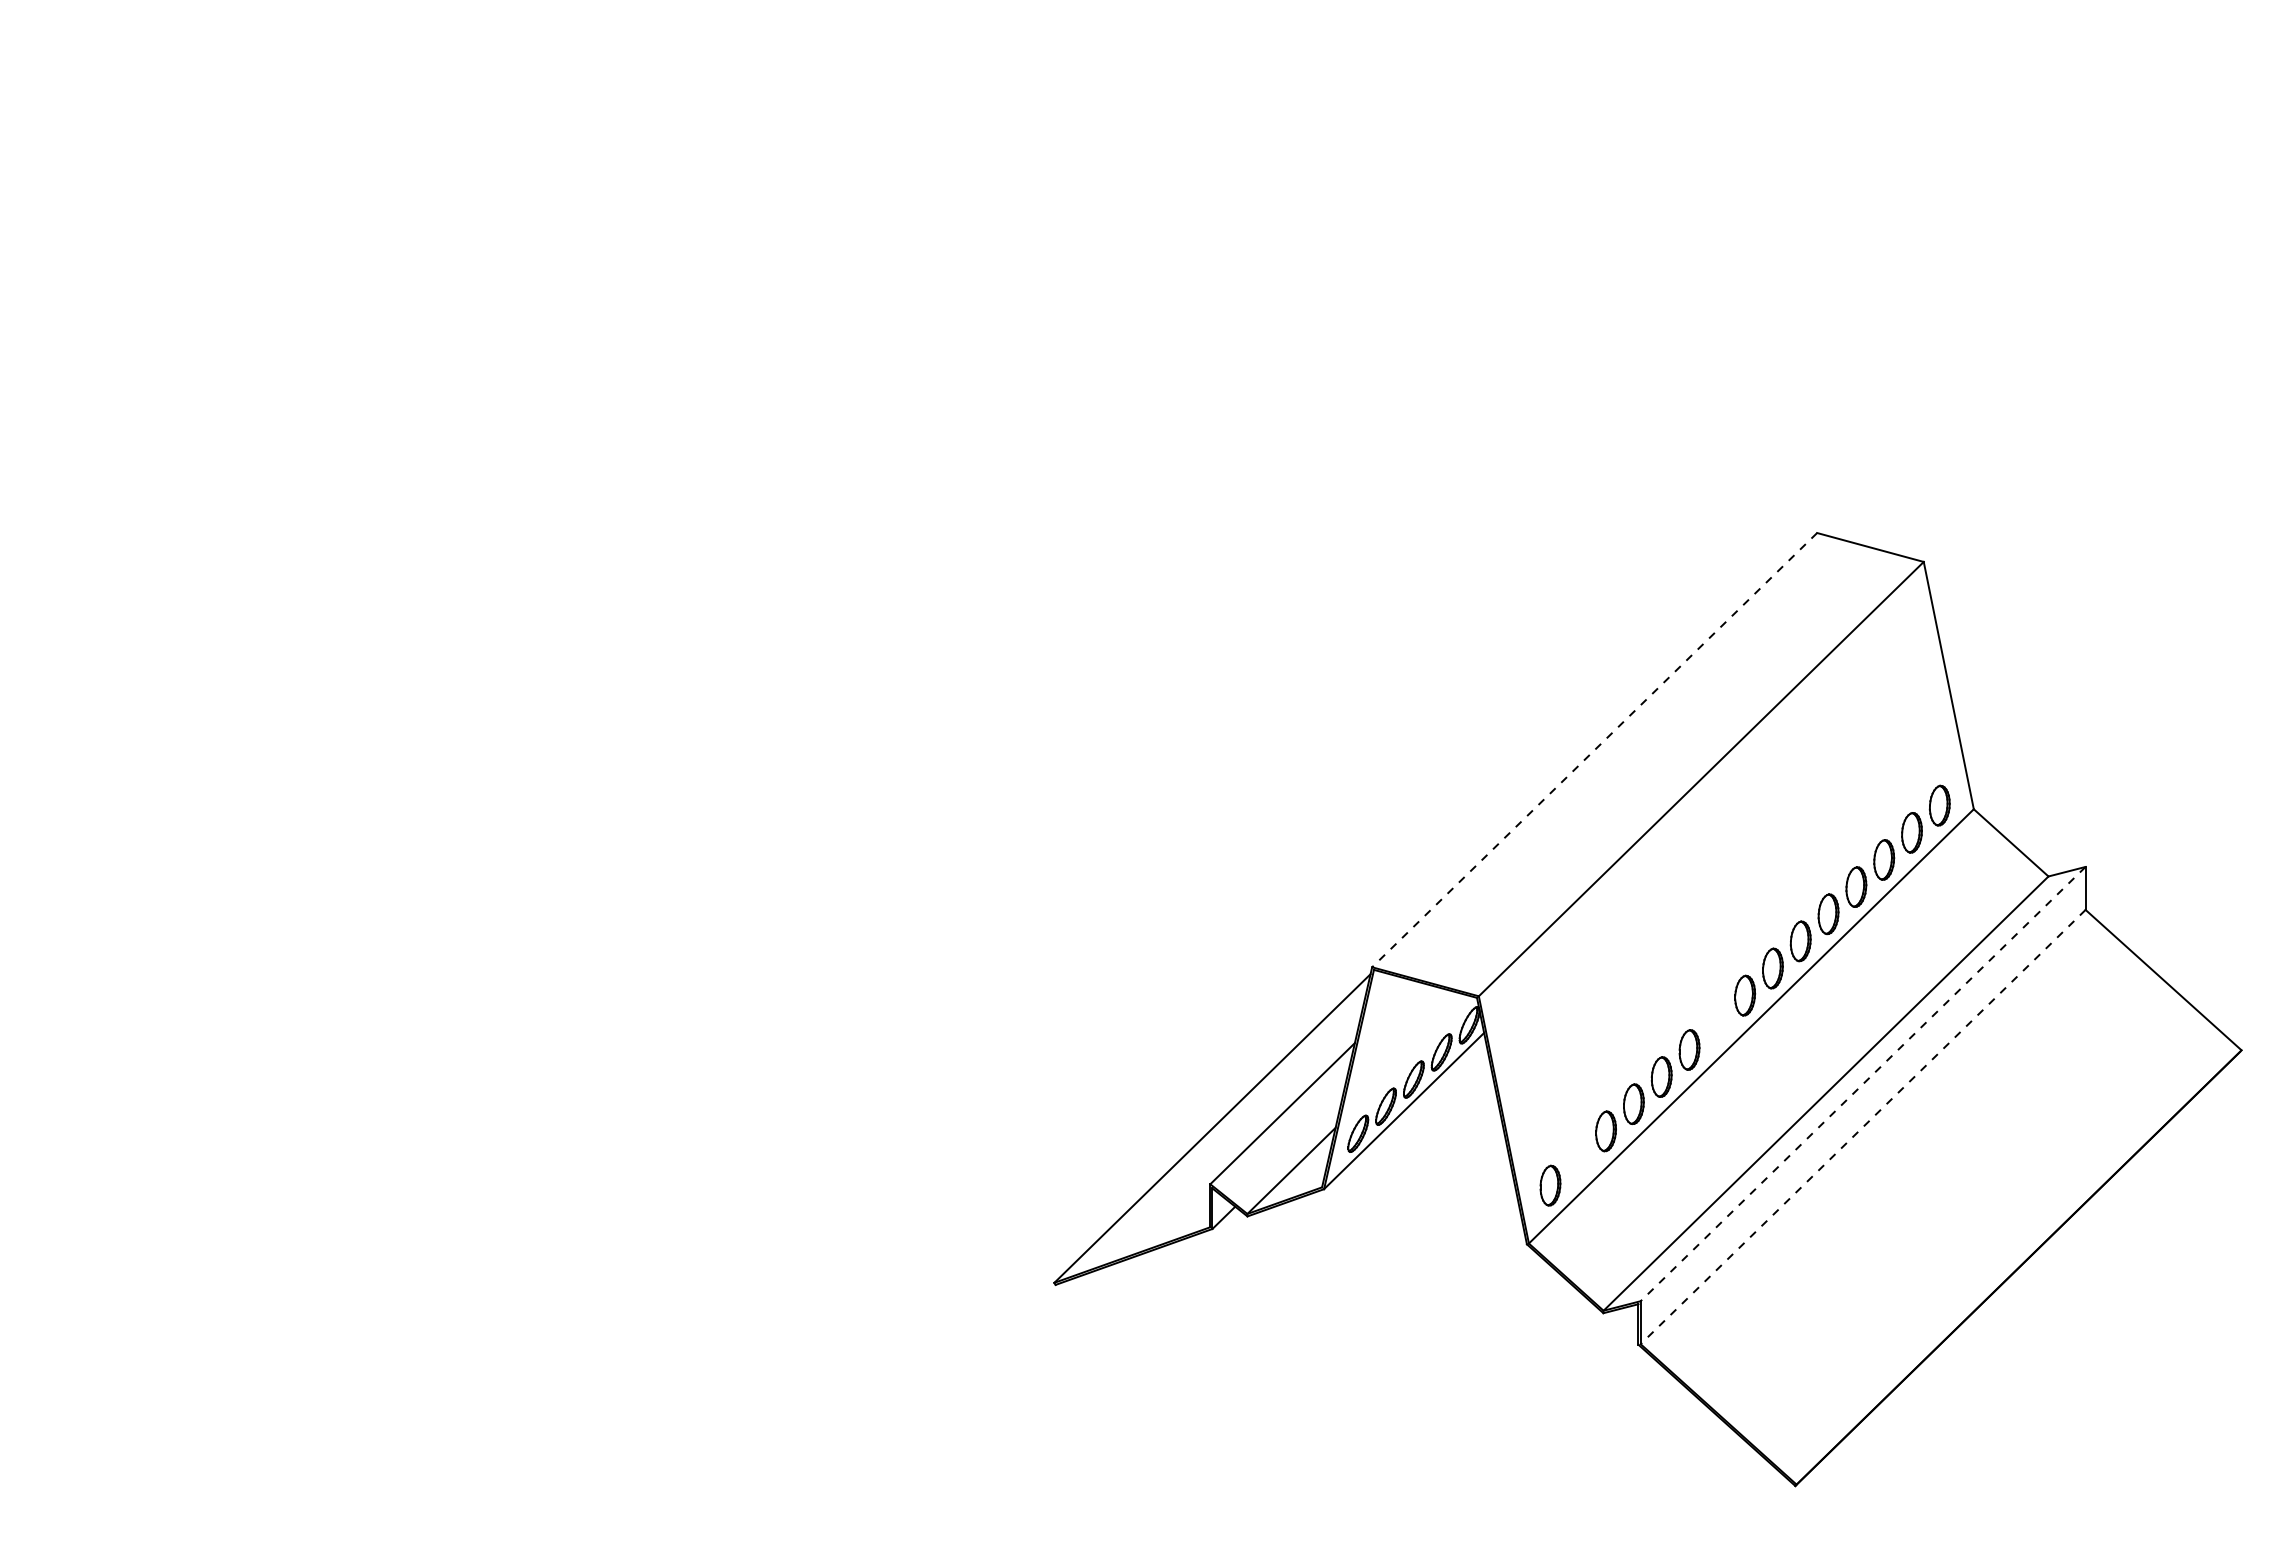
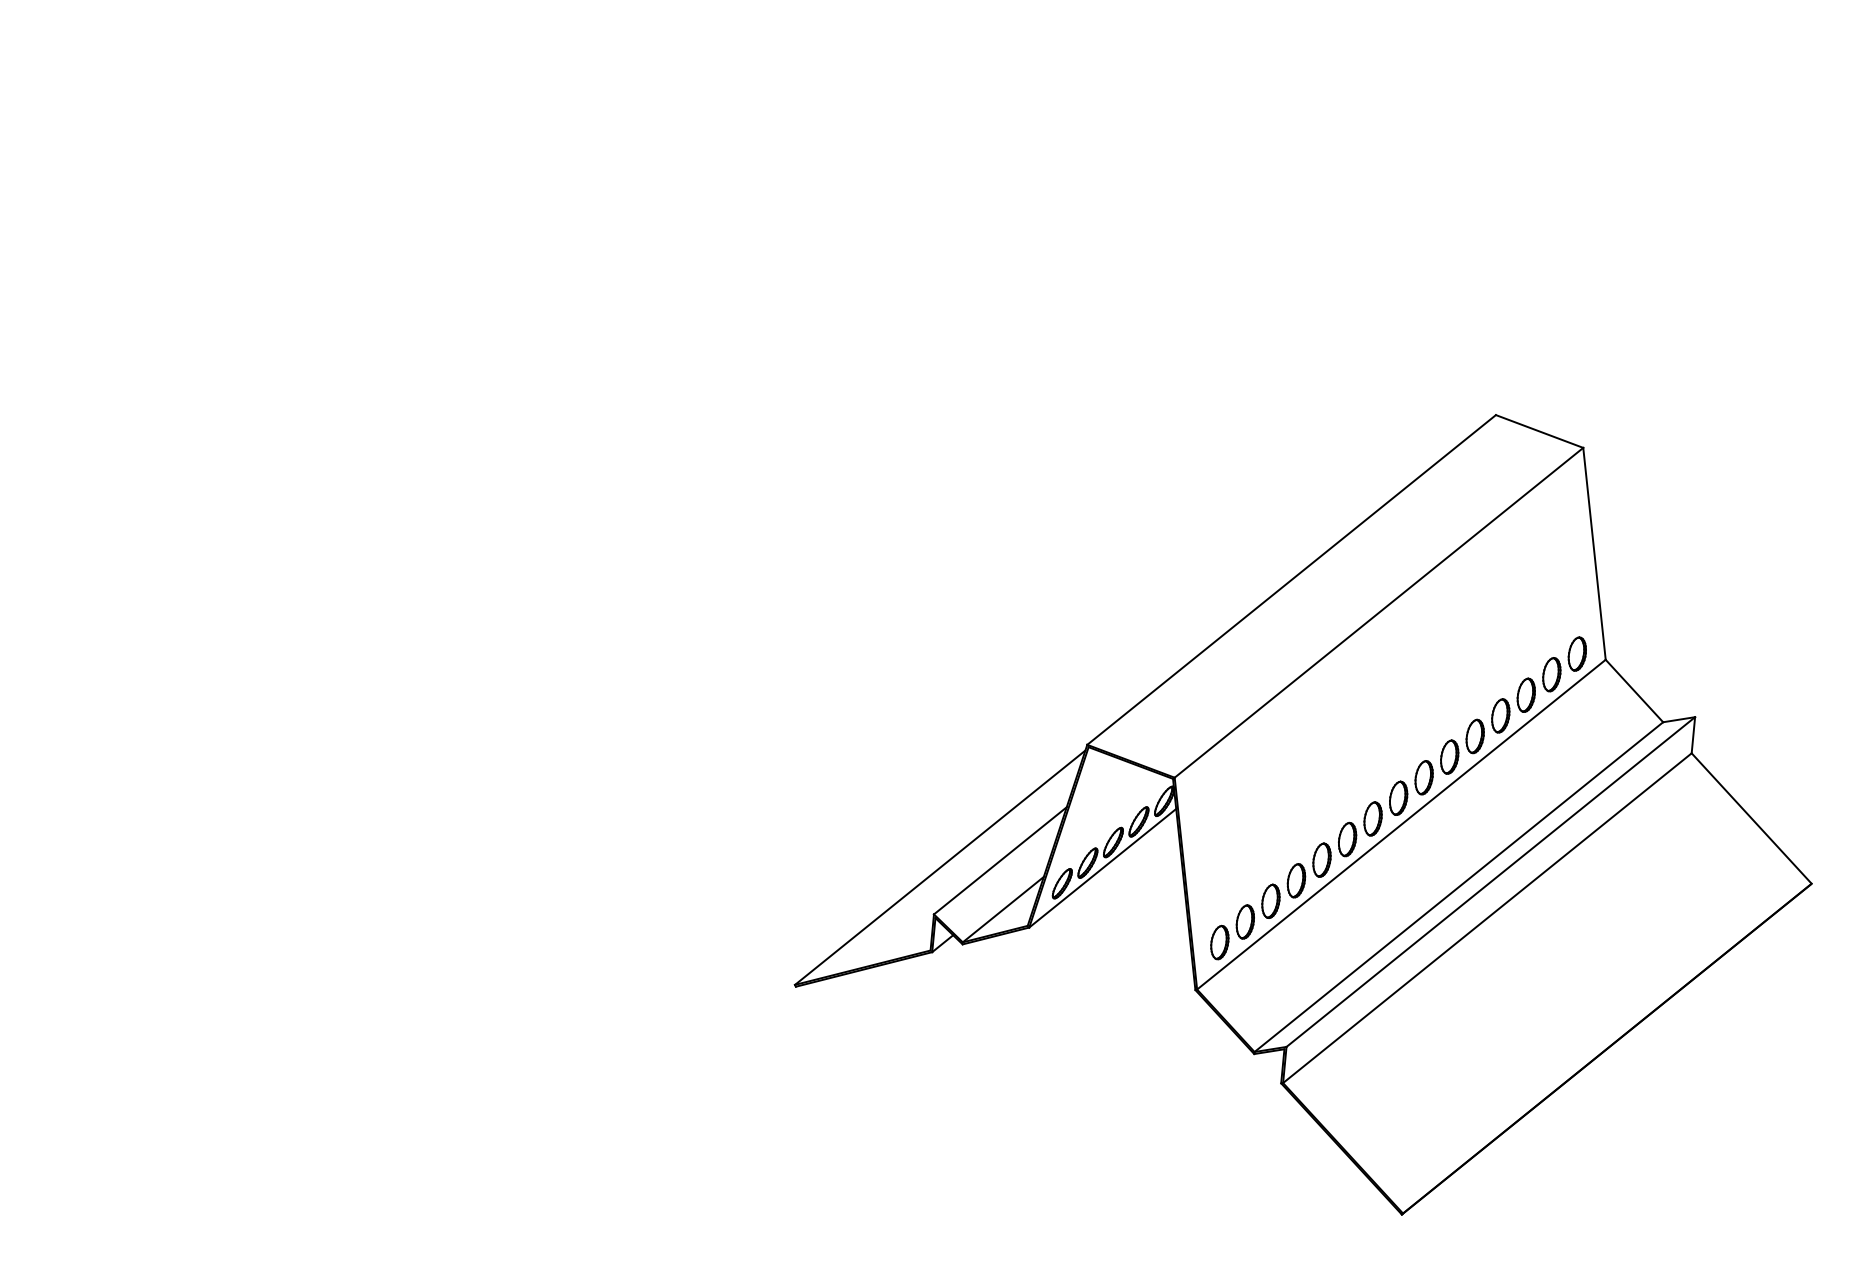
line: (1594, 750) -> (1291, 580), dashed -> solid
part: (1717, 1022) -> (1373, 818), added
line: (1863, 1084) -> (1491, 882), dashed -> solid
line: (1863, 1127) -> (1487, 918), dashed -> solid
part: (1578, 1158) -> (1245, 922), added

